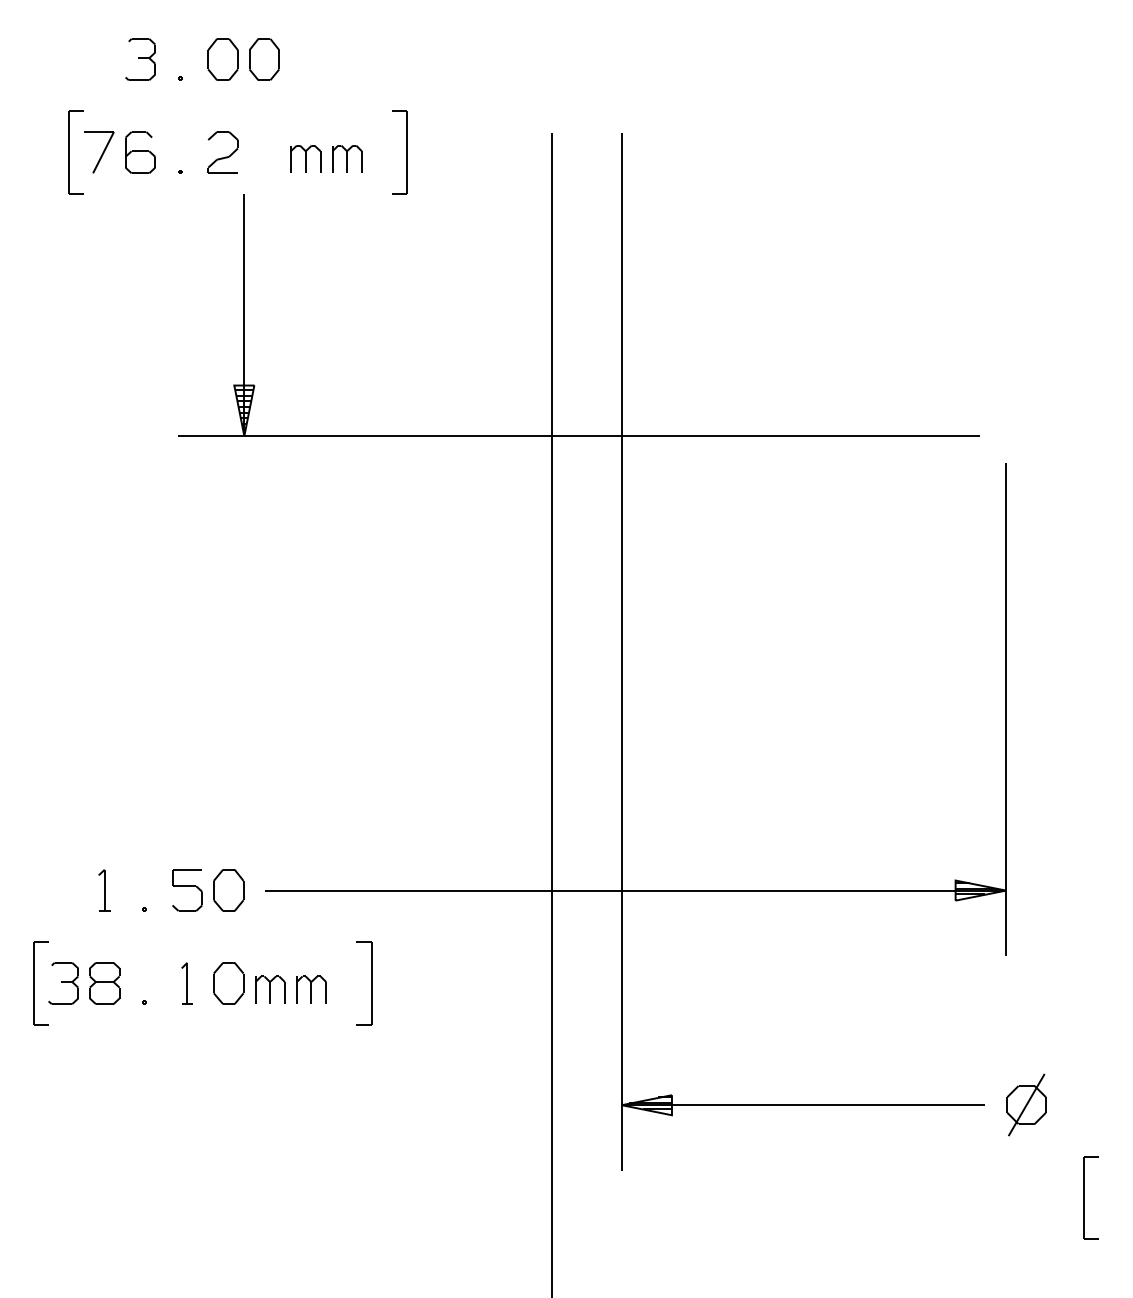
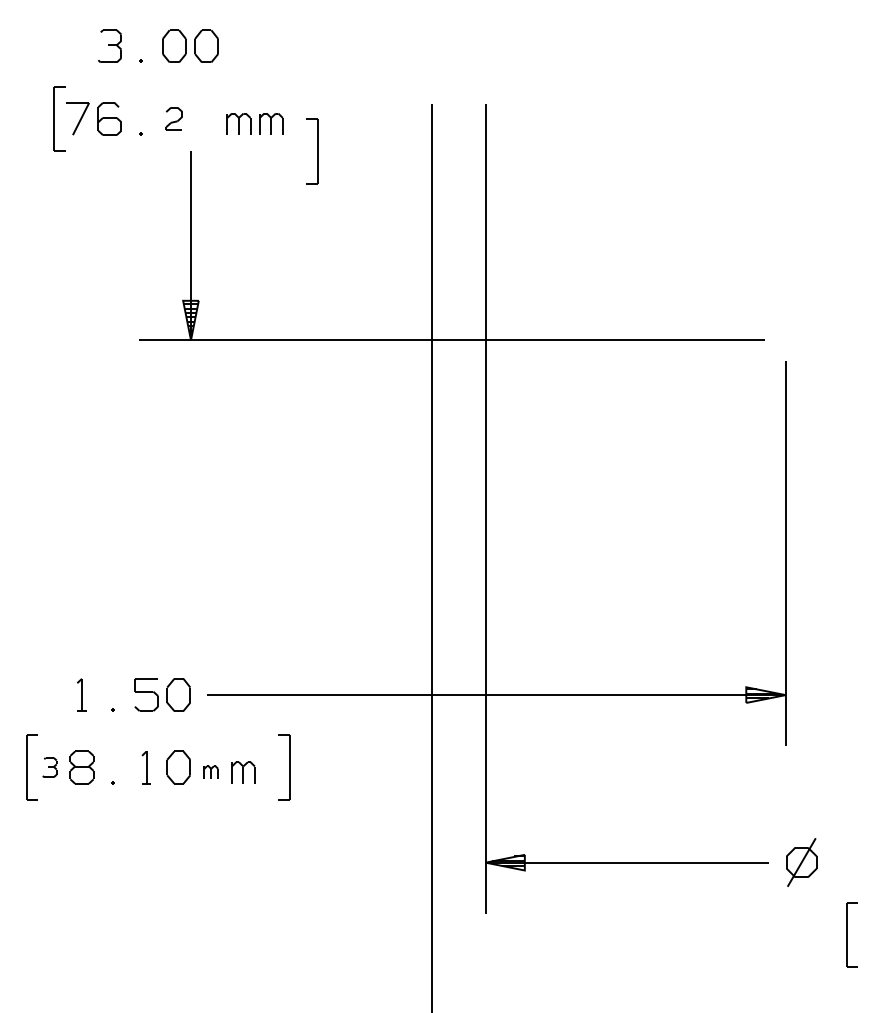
part: (222, 152) -> (173, 118), size x0.7
part: (406, 152) -> (317, 151), moved
part: (63, 983) -> (49, 767), size x0.6
part: (270, 989) -> (211, 772), size x0.6

